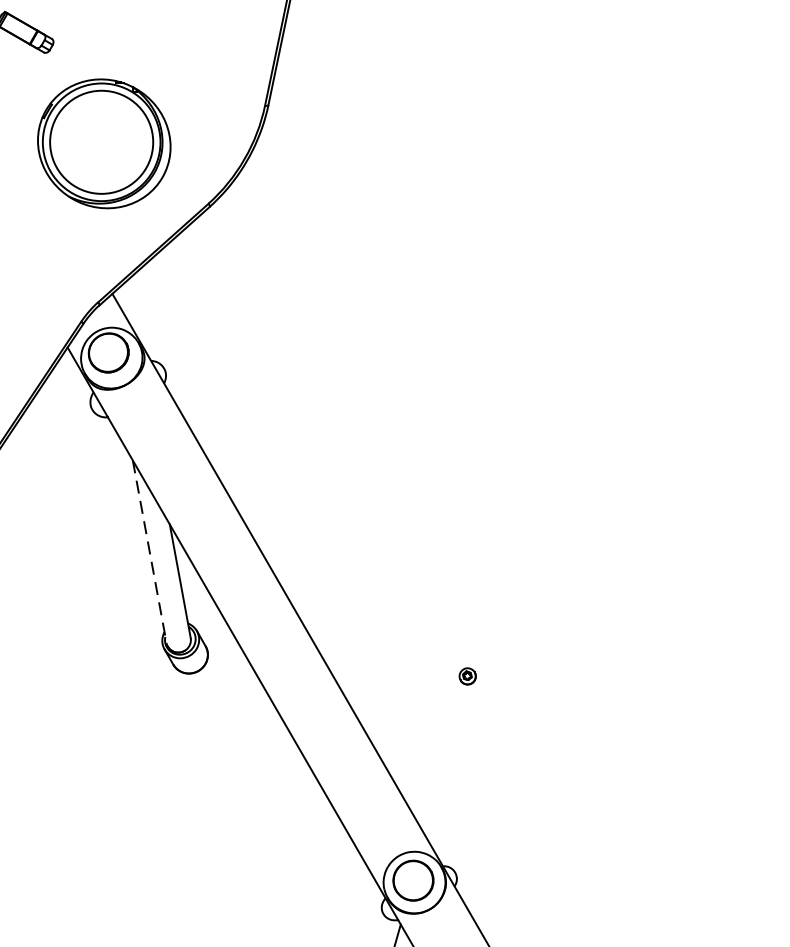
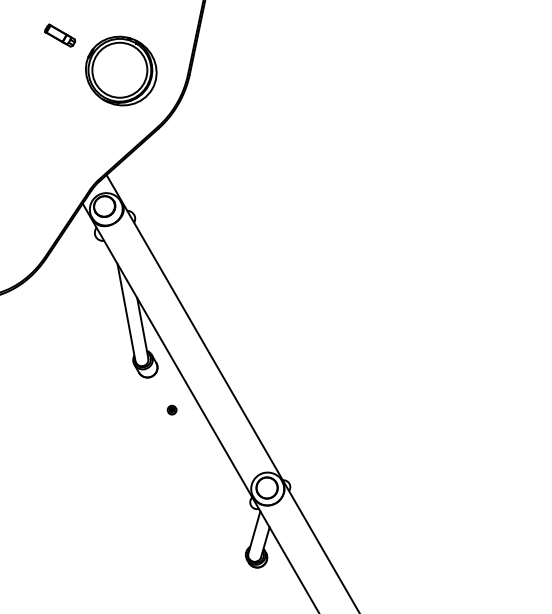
part: (104, 142) -> (121, 70), moved
line: (149, 553) -> (126, 313), dashed -> solid
part: (466, 675) -> (171, 409), moved

